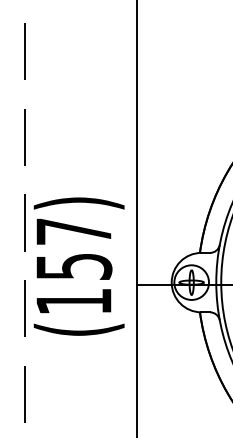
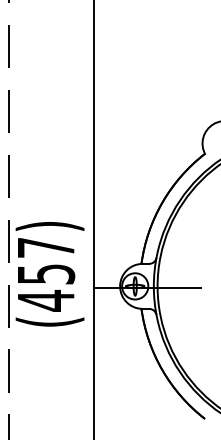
text: (74, 301) -> (46, 300), (157) -> (457)

